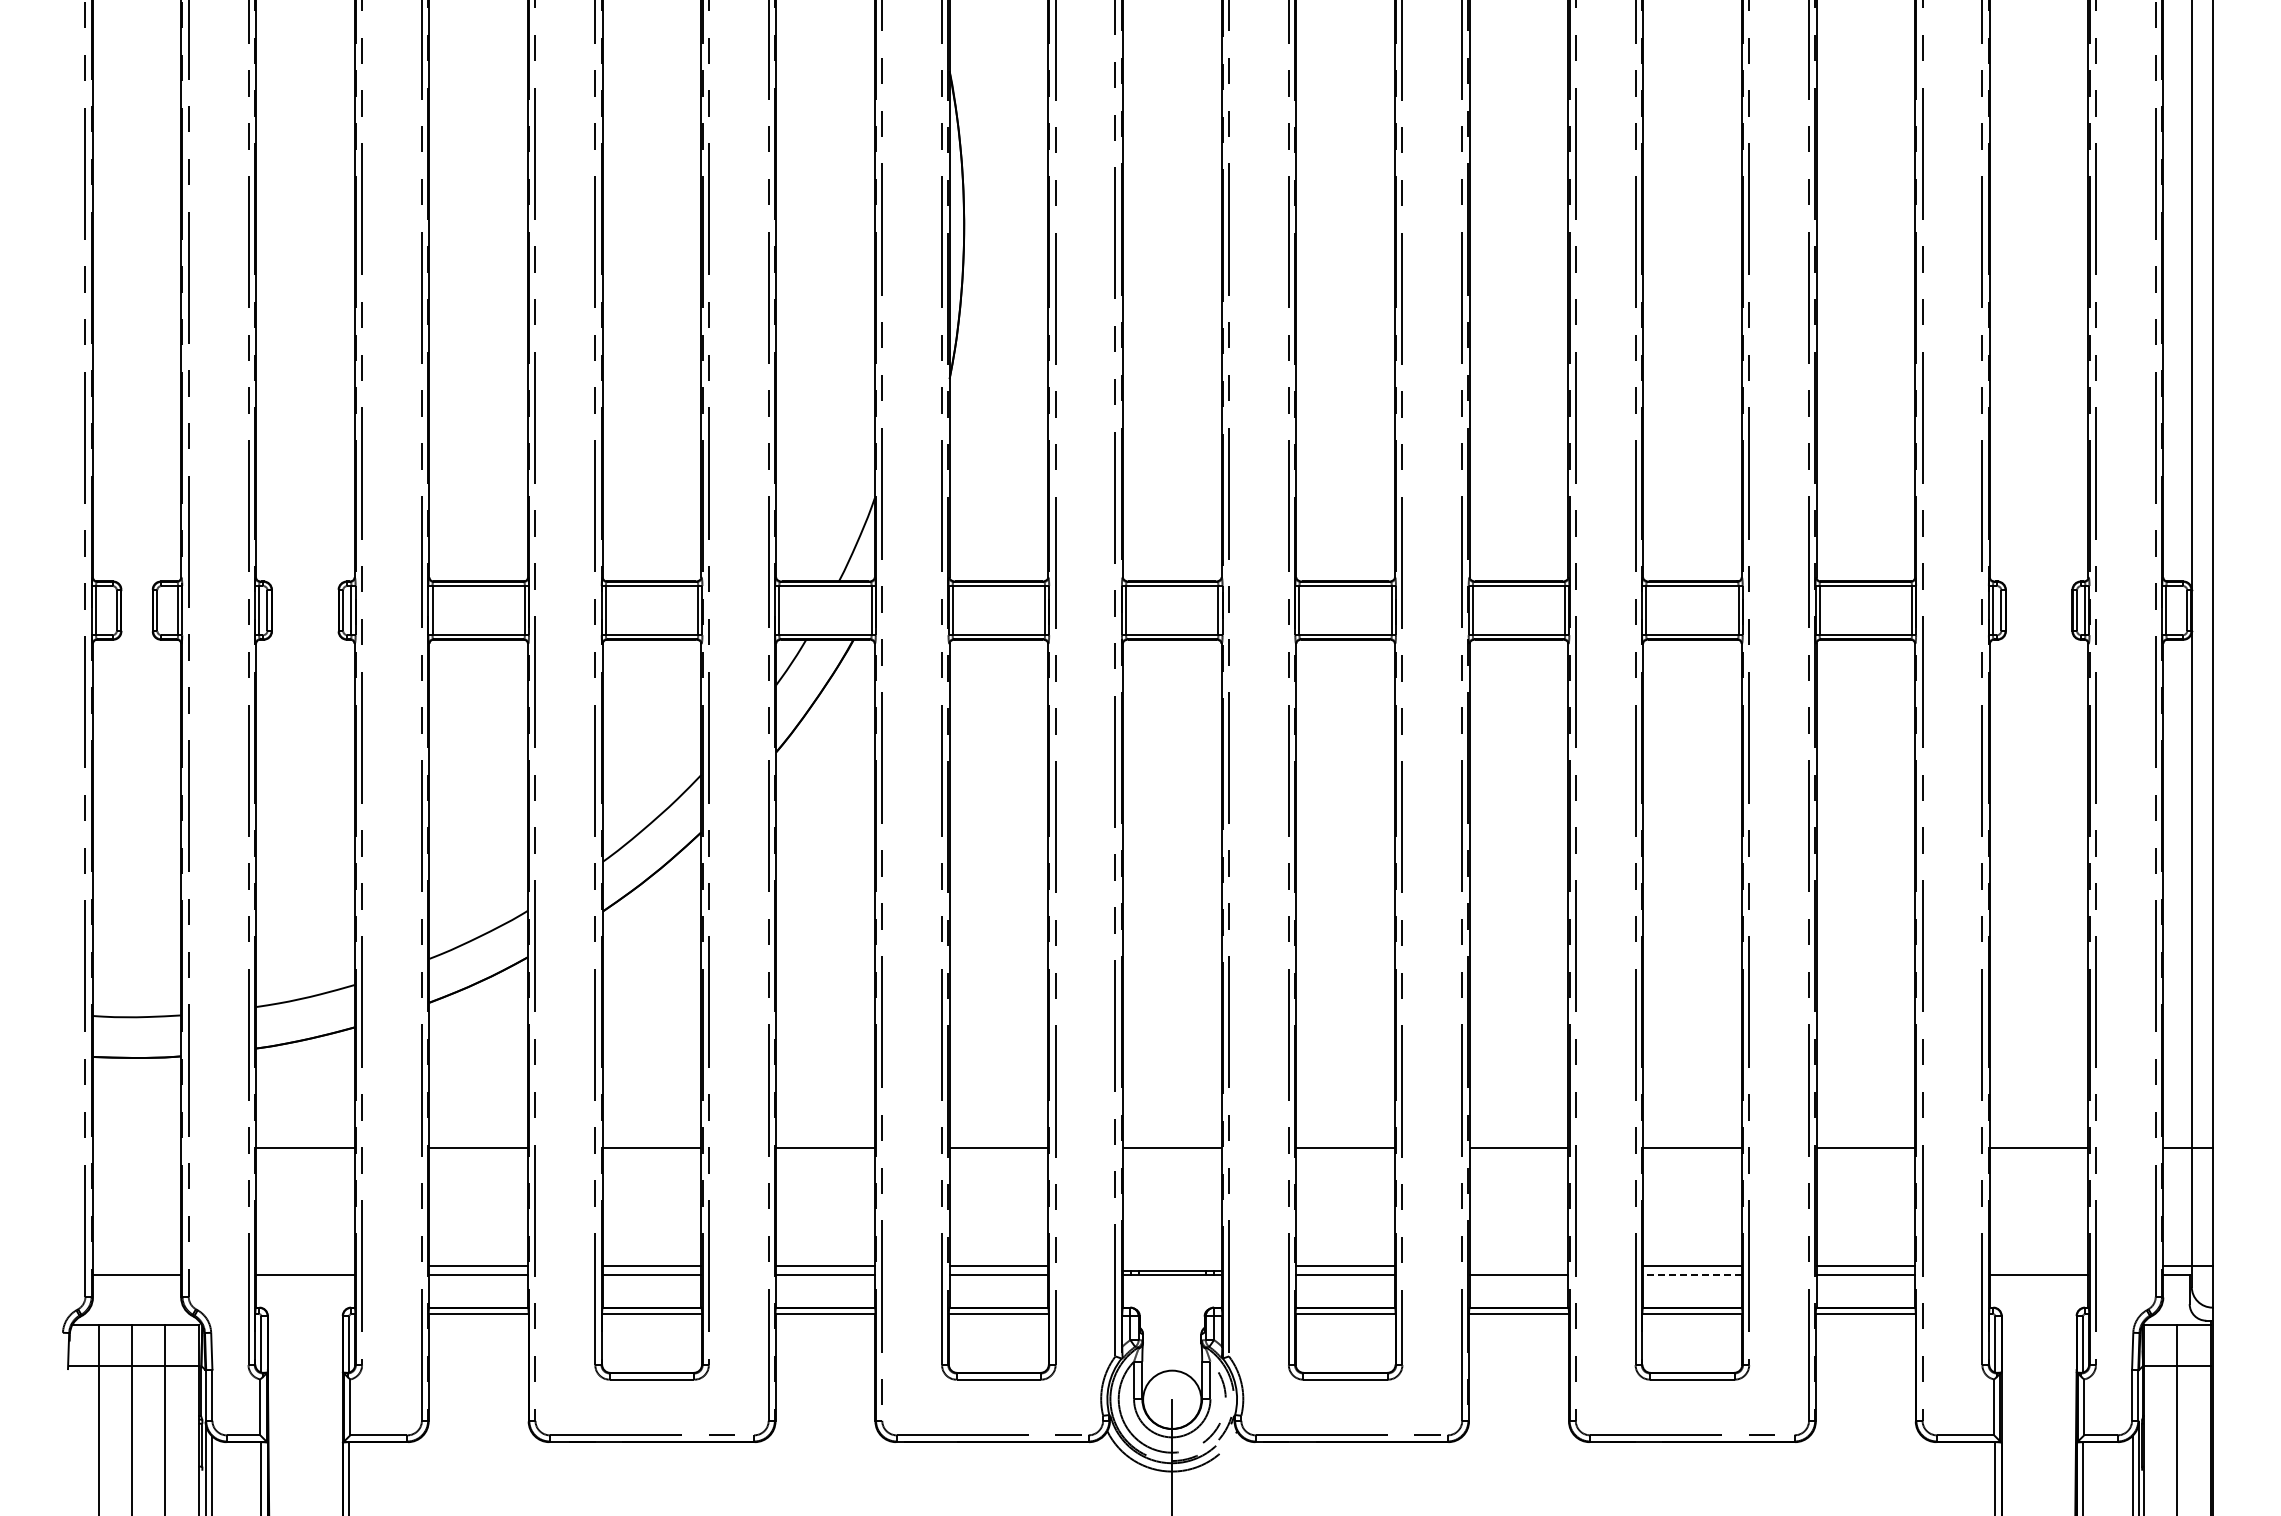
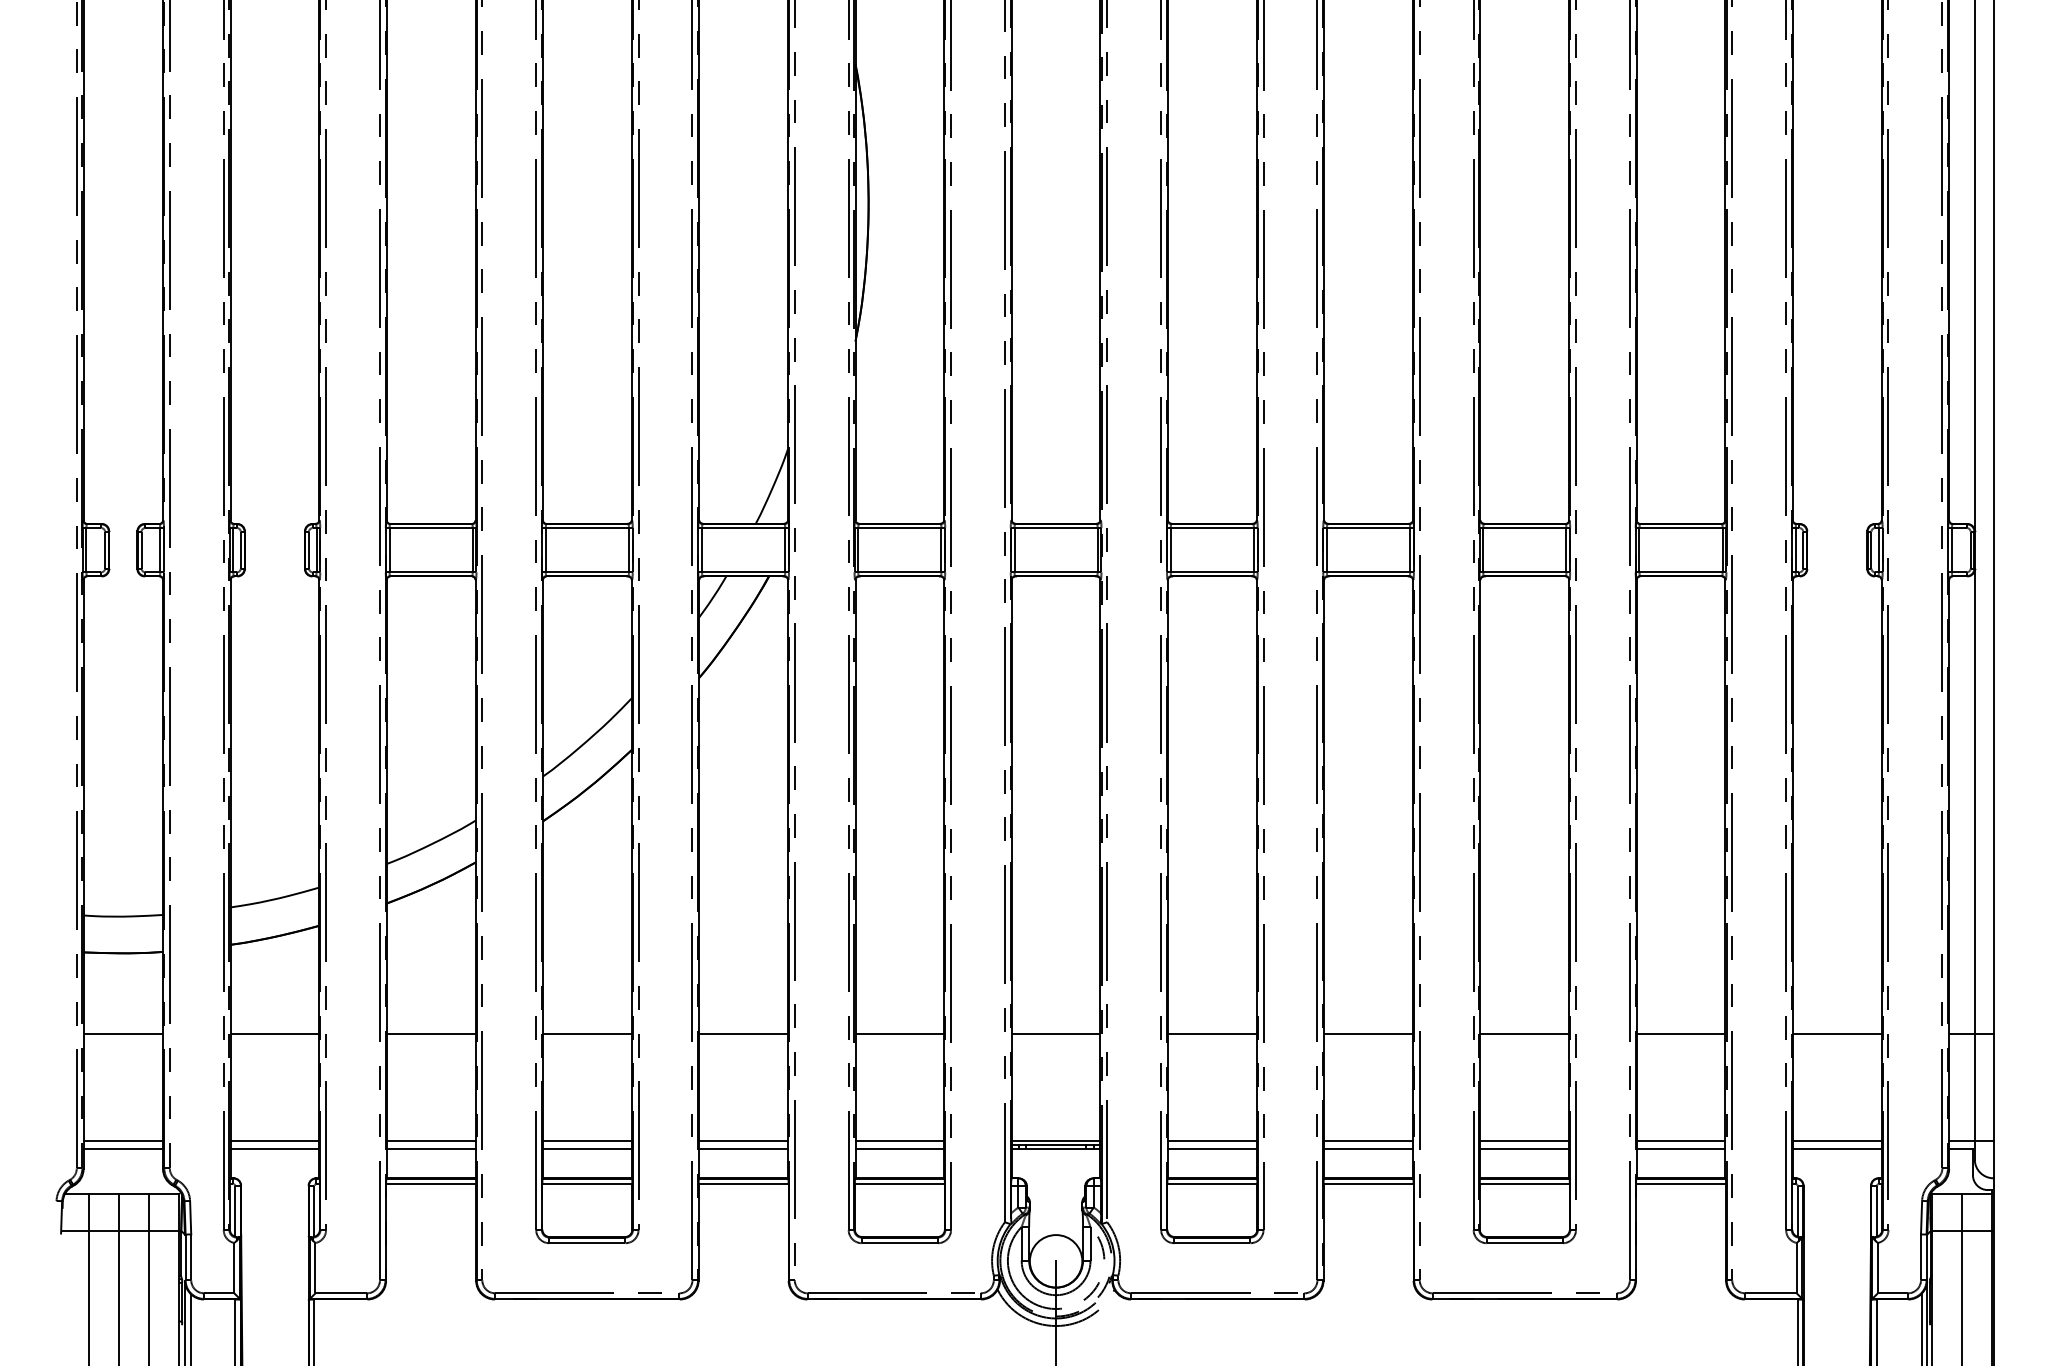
line: (137, 1147) -> (123, 1033), added
line: (137, 1266) -> (123, 1141), added
line: (305, 1266) -> (275, 1141), added
line: (1172, 1266) -> (1056, 1141), added
line: (1518, 1266) -> (1368, 1141), added
line: (2038, 1266) -> (1836, 1141), added
line: (1691, 1274) -> (1524, 1148), dashed -> solid

